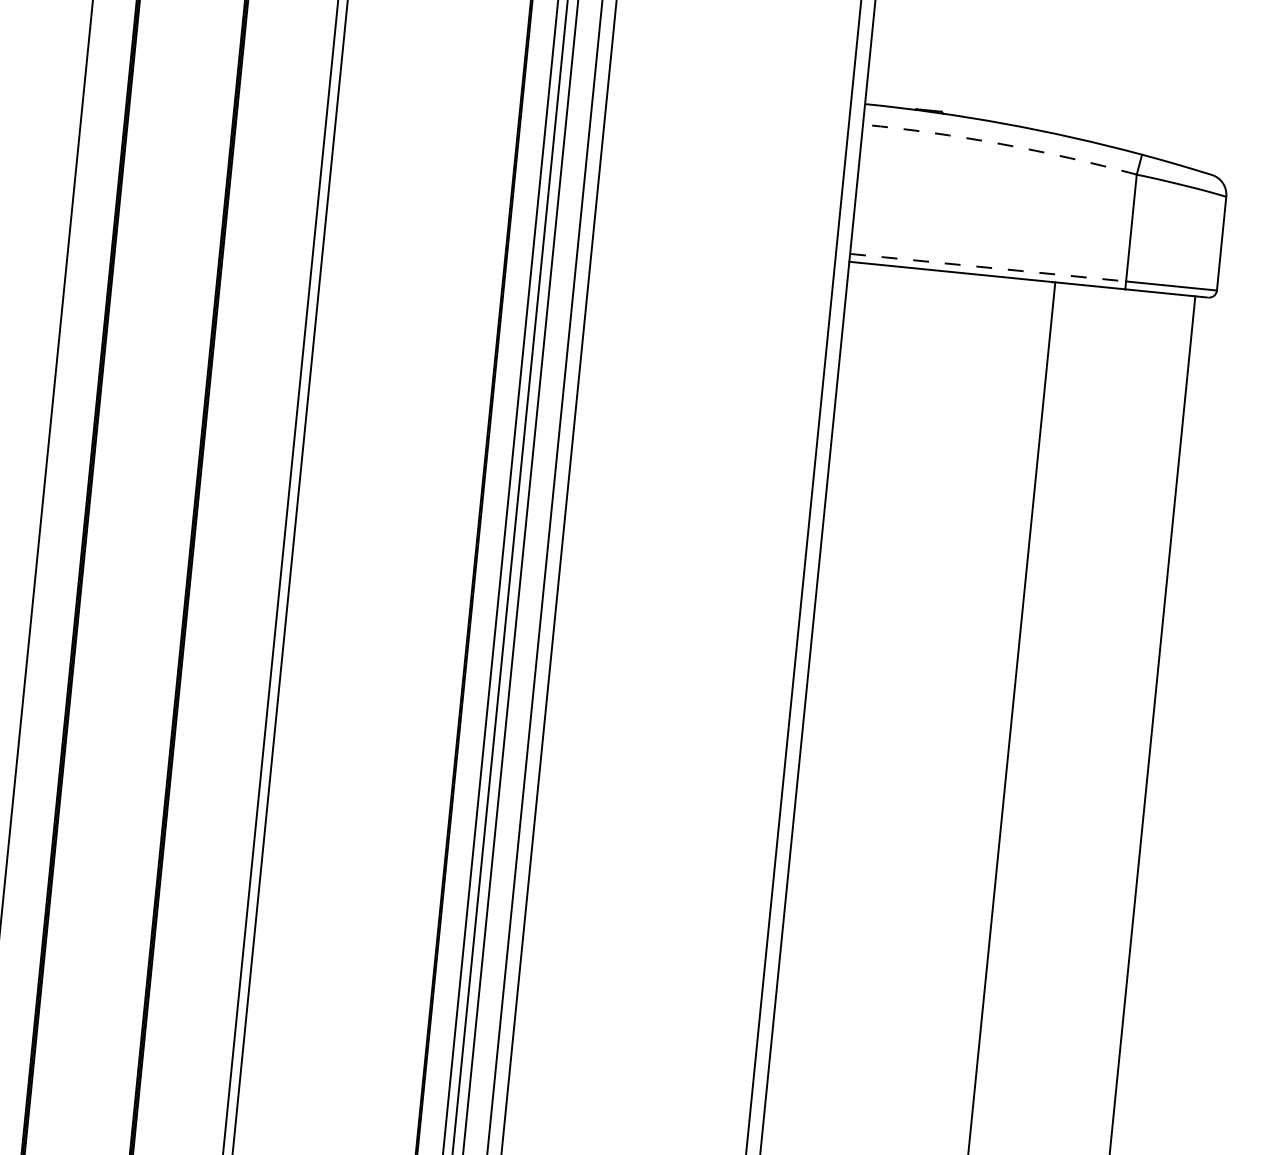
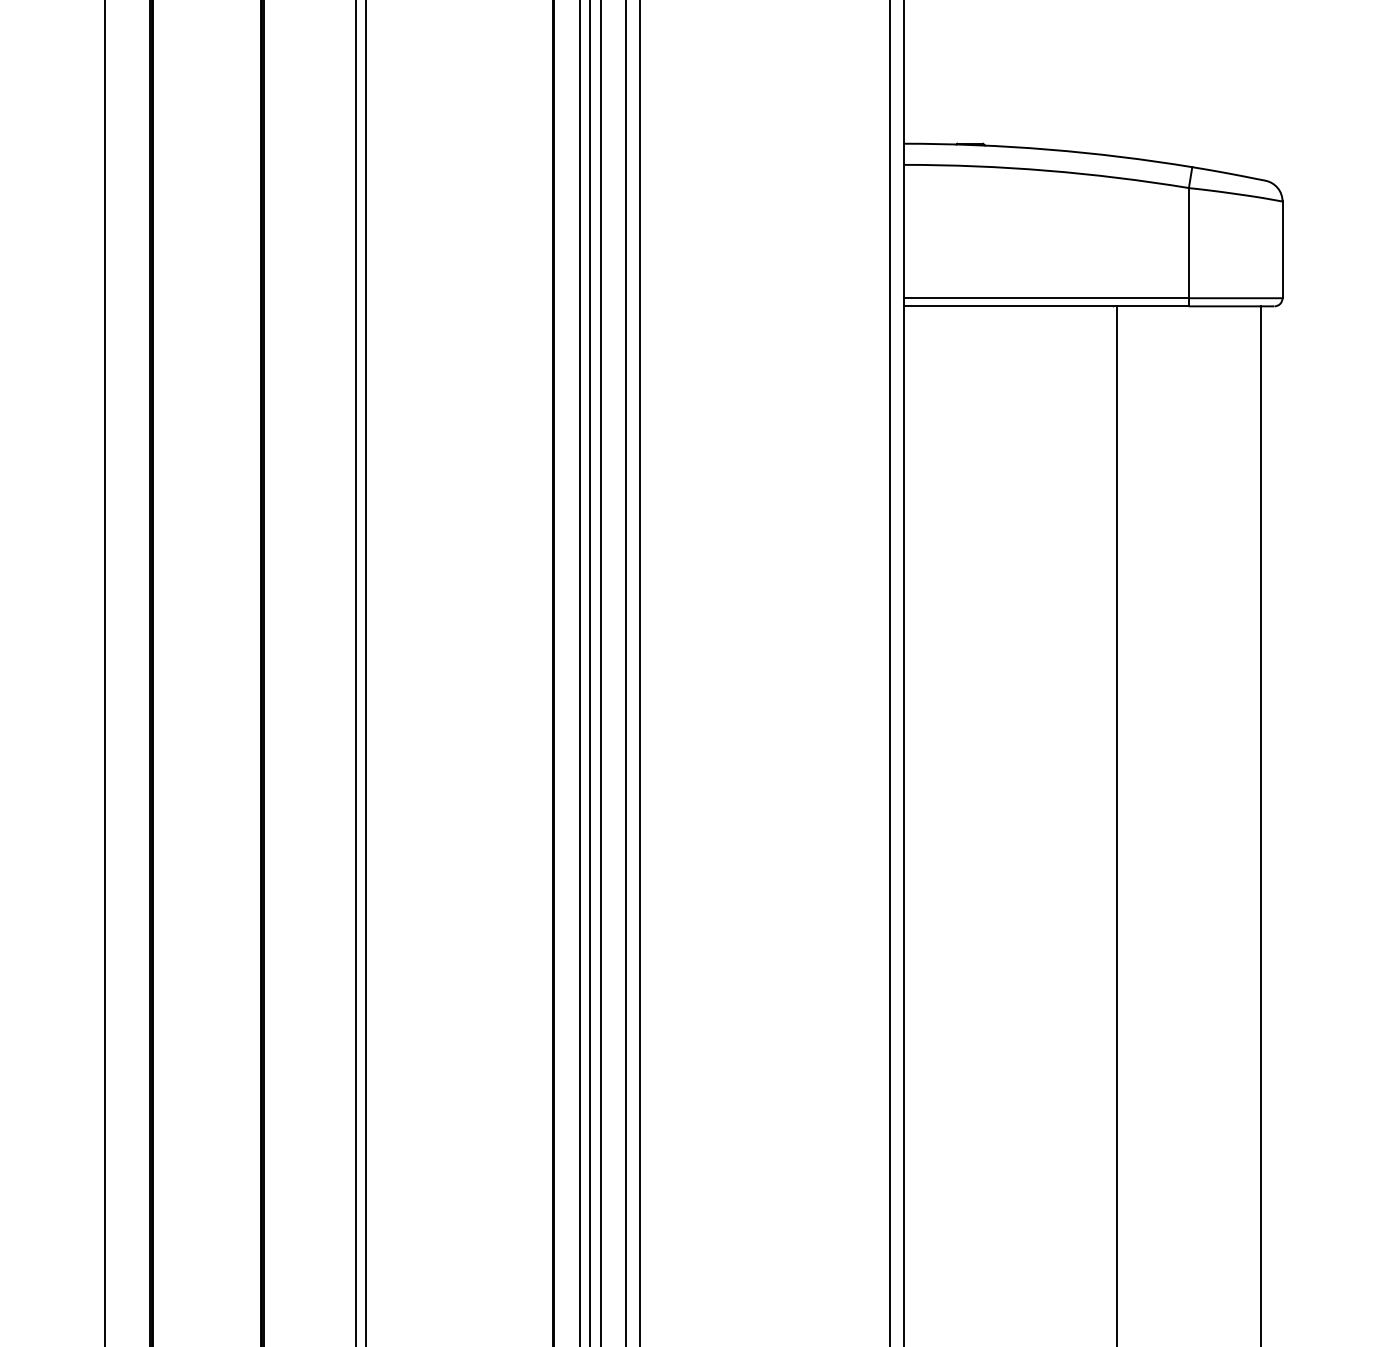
arc: (1001, 143) -> (1047, 170), dashed -> solid
line: (988, 268) -> (1047, 298), dashed -> solid

